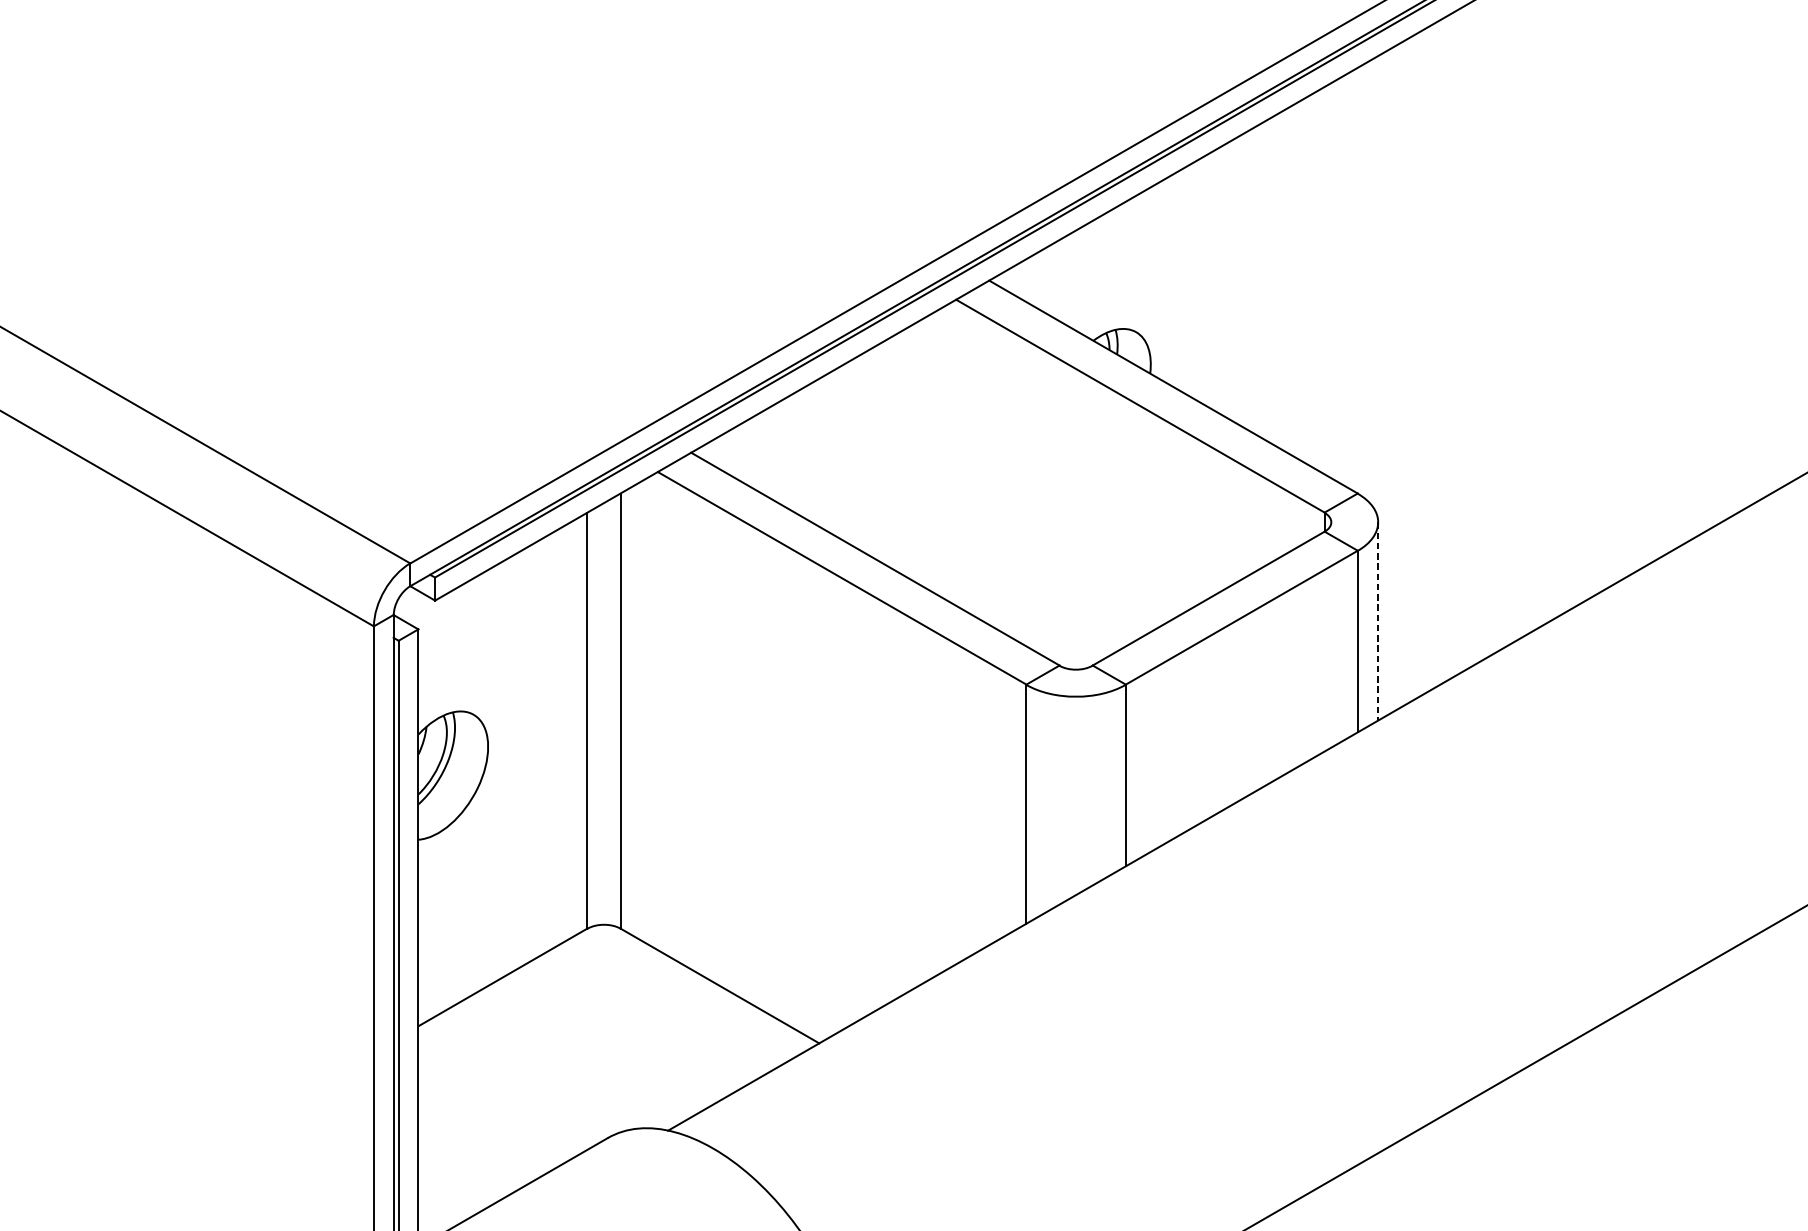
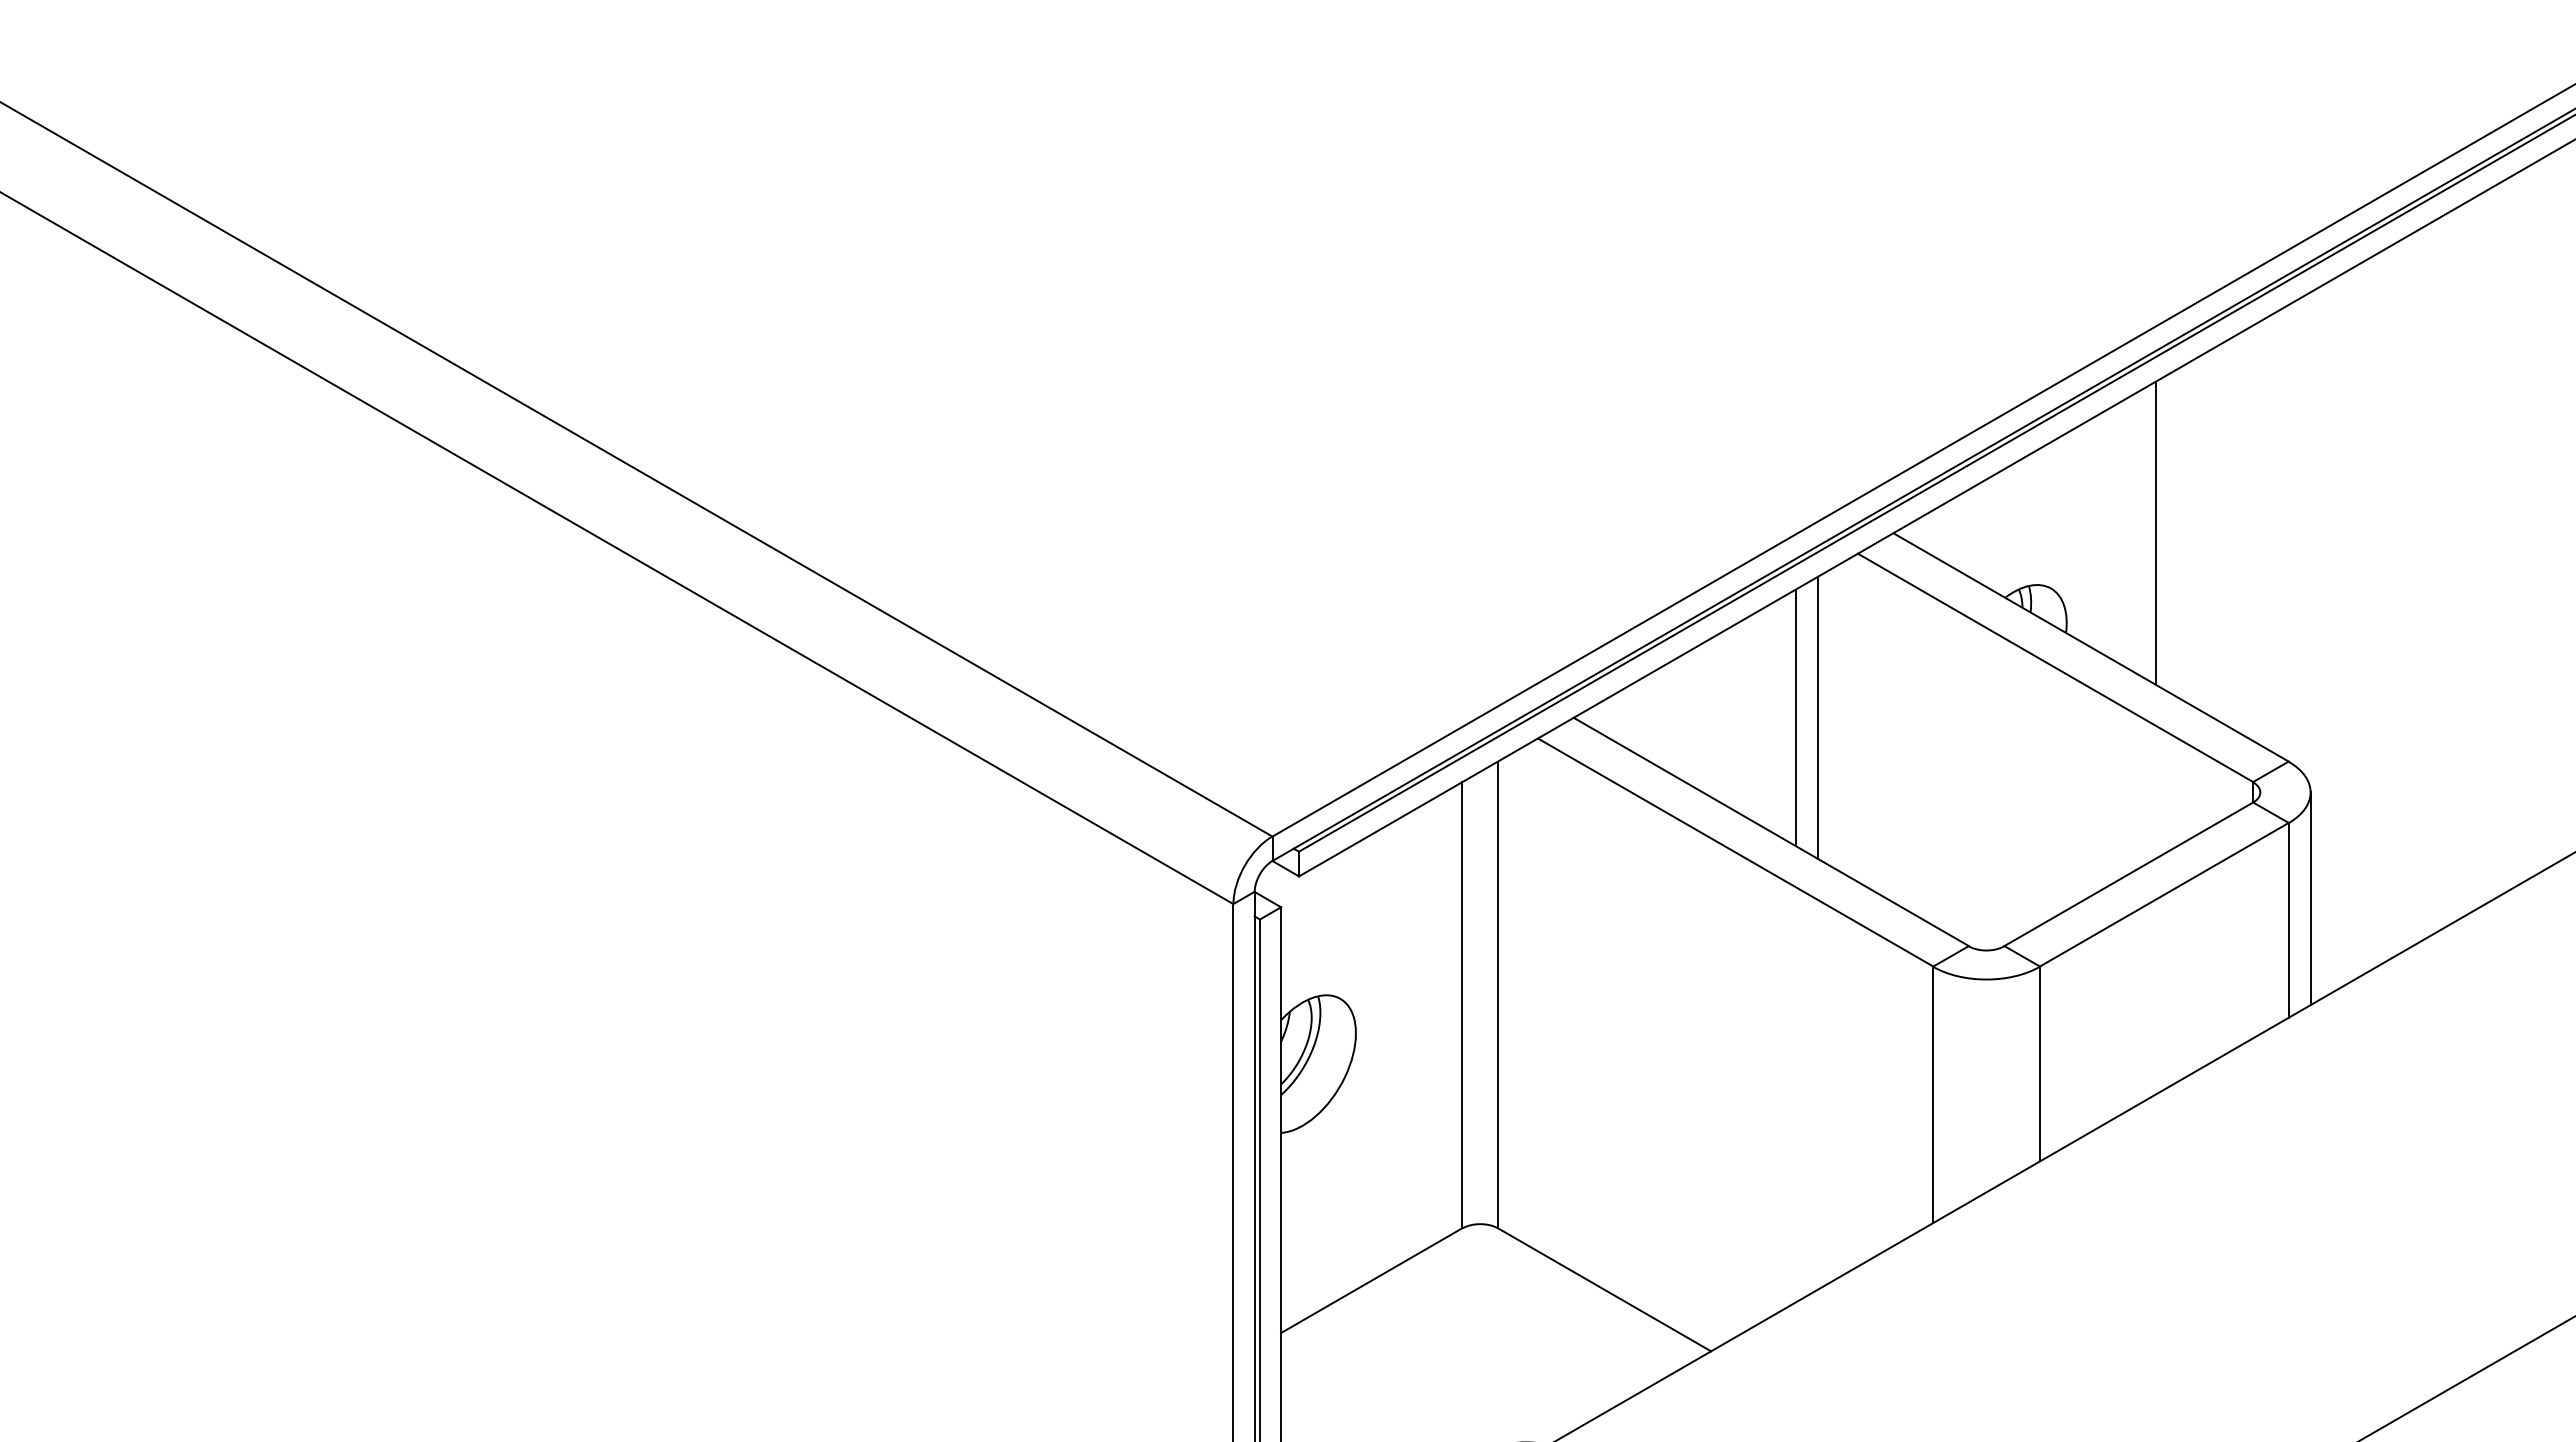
line: (1233, 280) -> (2155, 533), added
line: (897, 452) -> (1795, 717), added
line: (918, 452) -> (1817, 717), added
line: (1378, 622) -> (2310, 899), dashed -> solid

